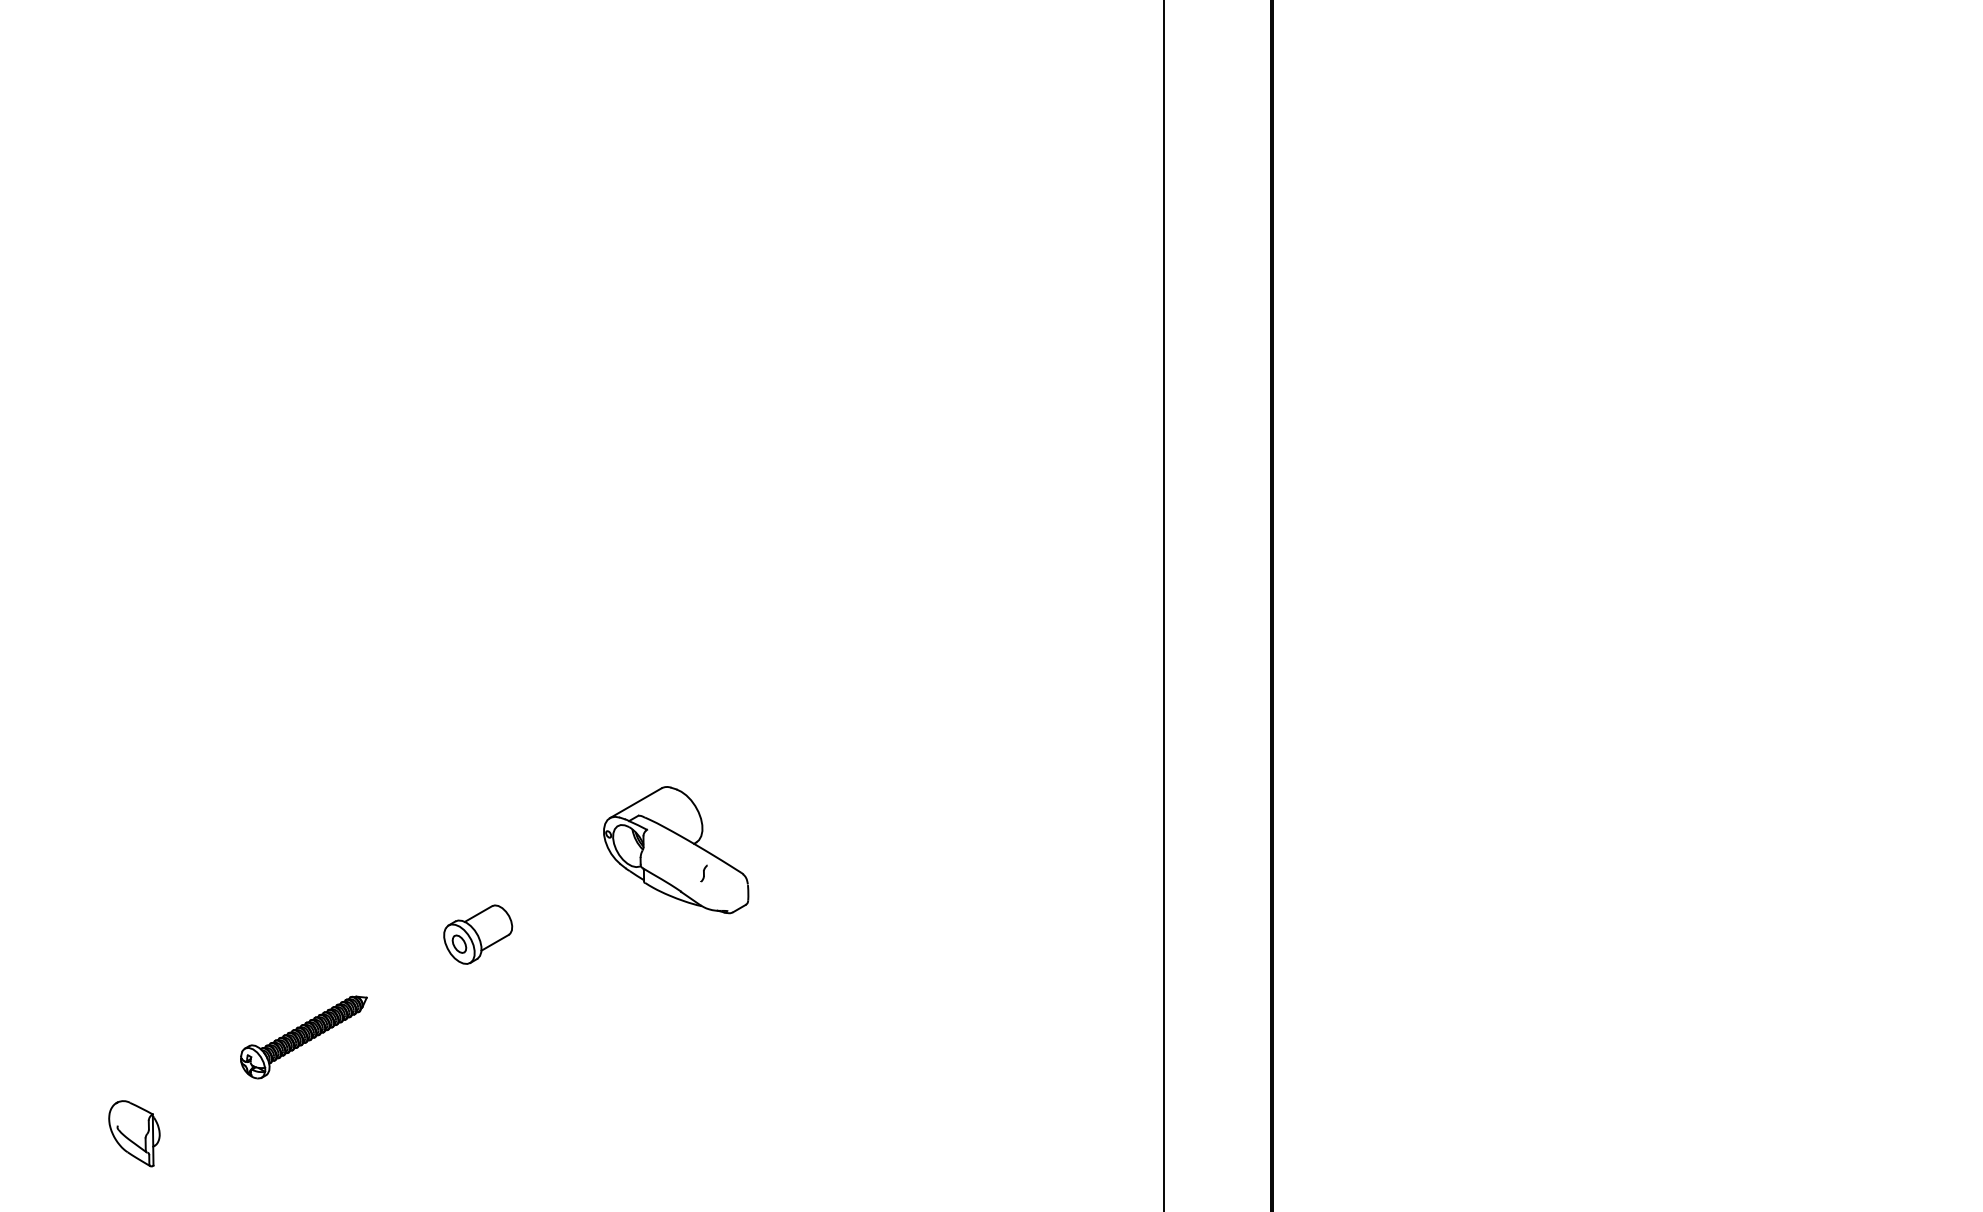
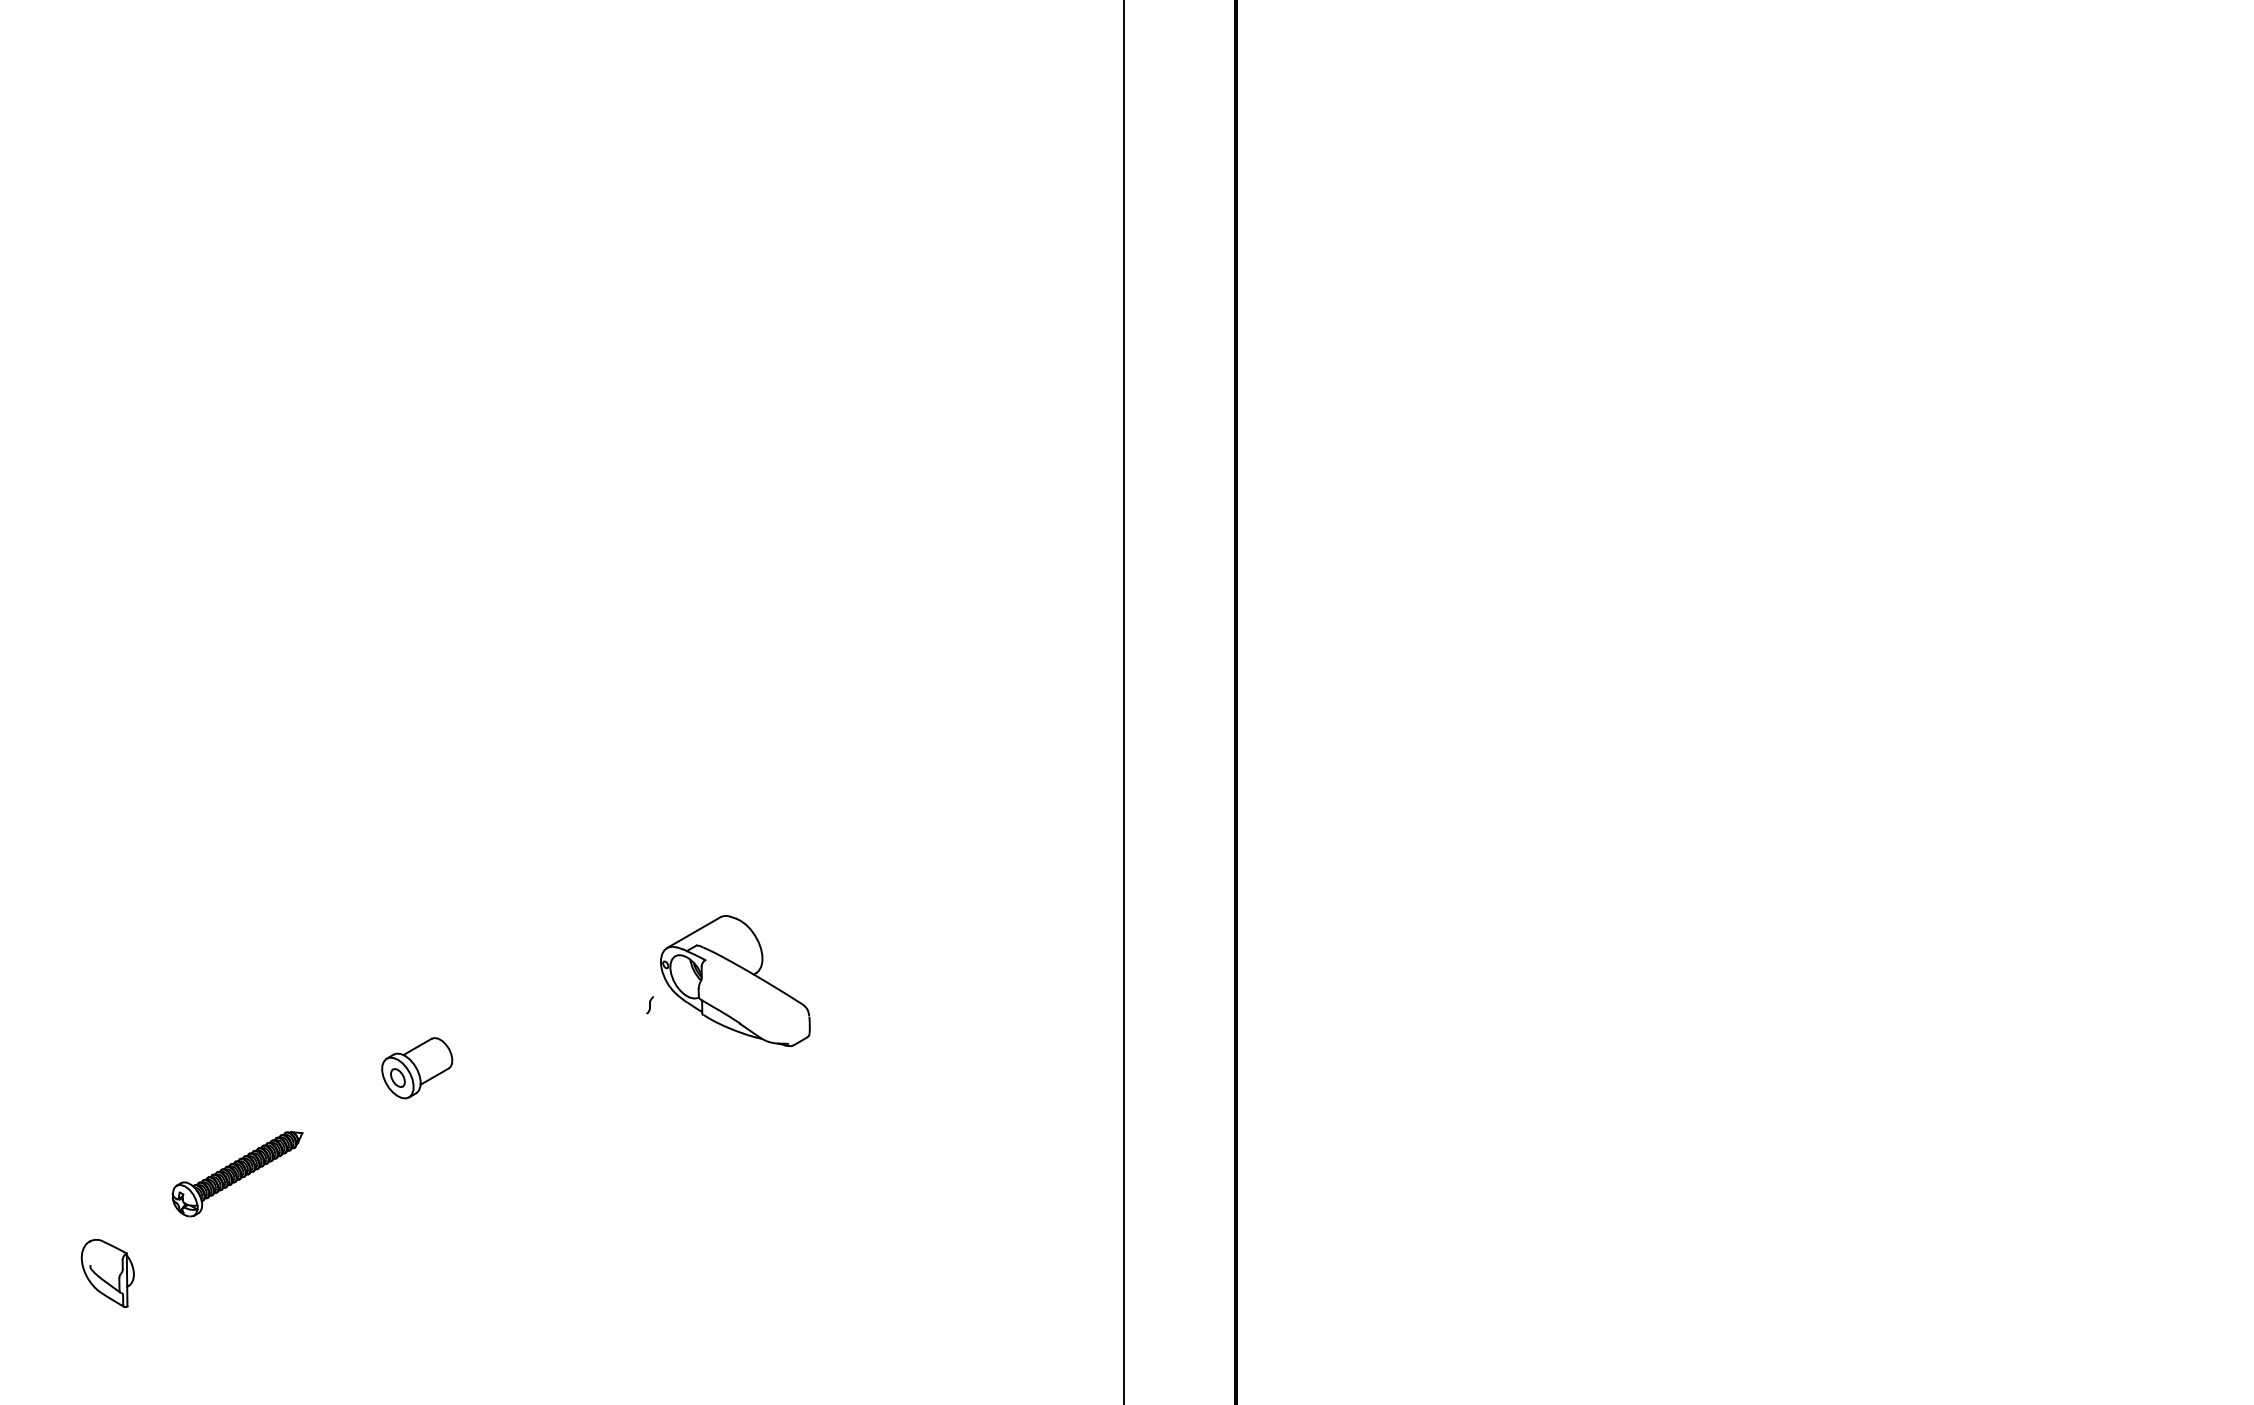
part: (676, 849) -> (735, 980), moved
part: (134, 1132) -> (107, 1272), moved

